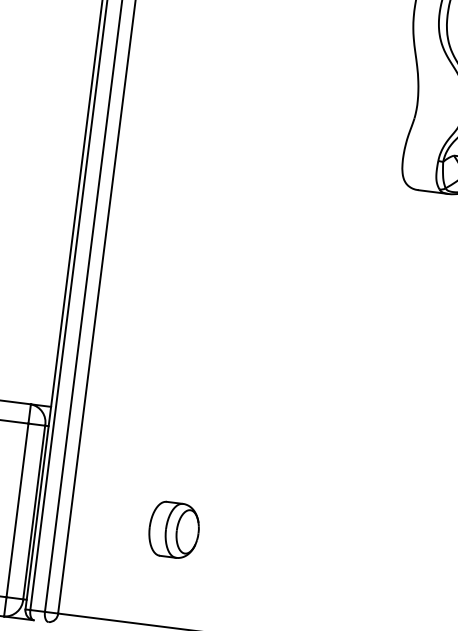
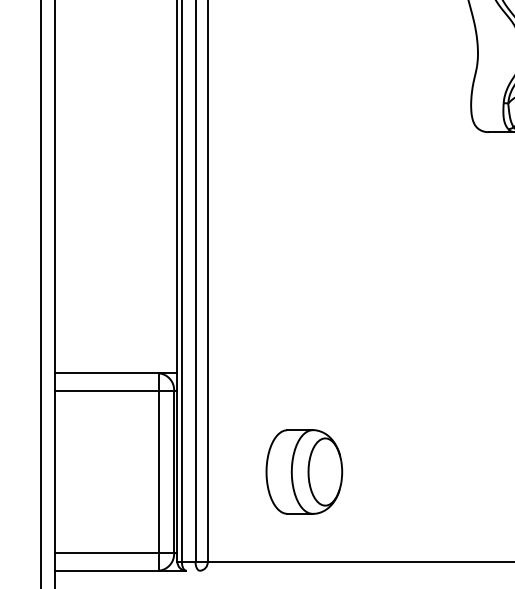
part: (174, 529) -> (304, 471), size x1.67

